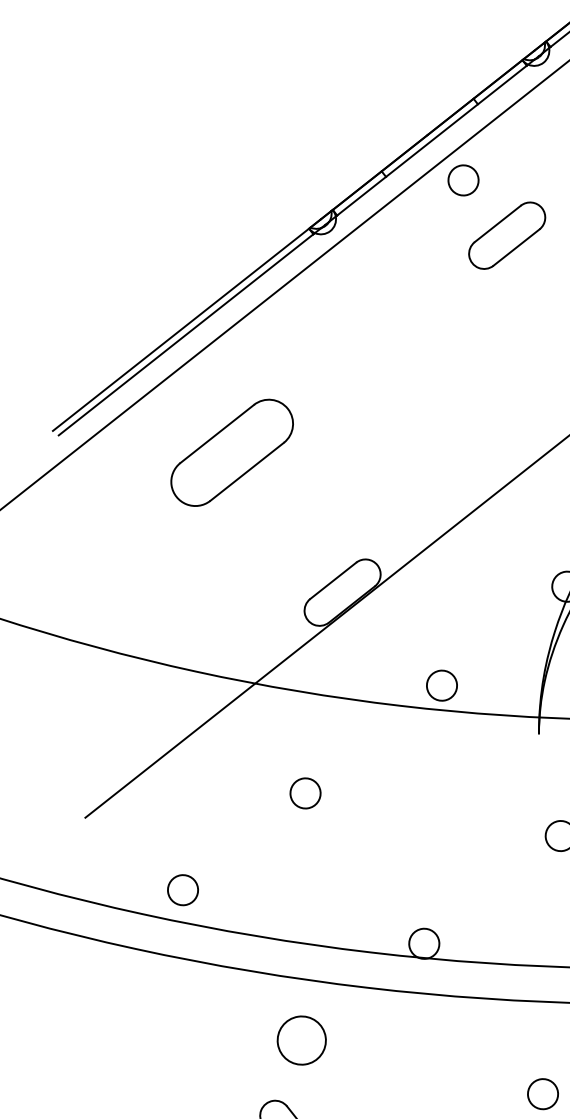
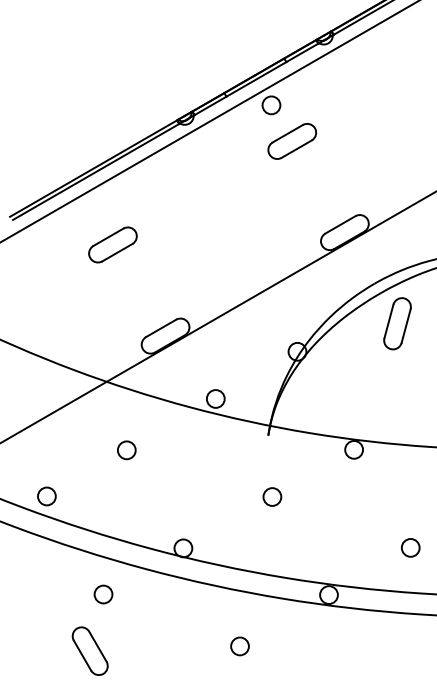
part: (231, 452) -> (112, 244), size x0.62
circle: (301, 1040) -> (103, 594), size x0.62

